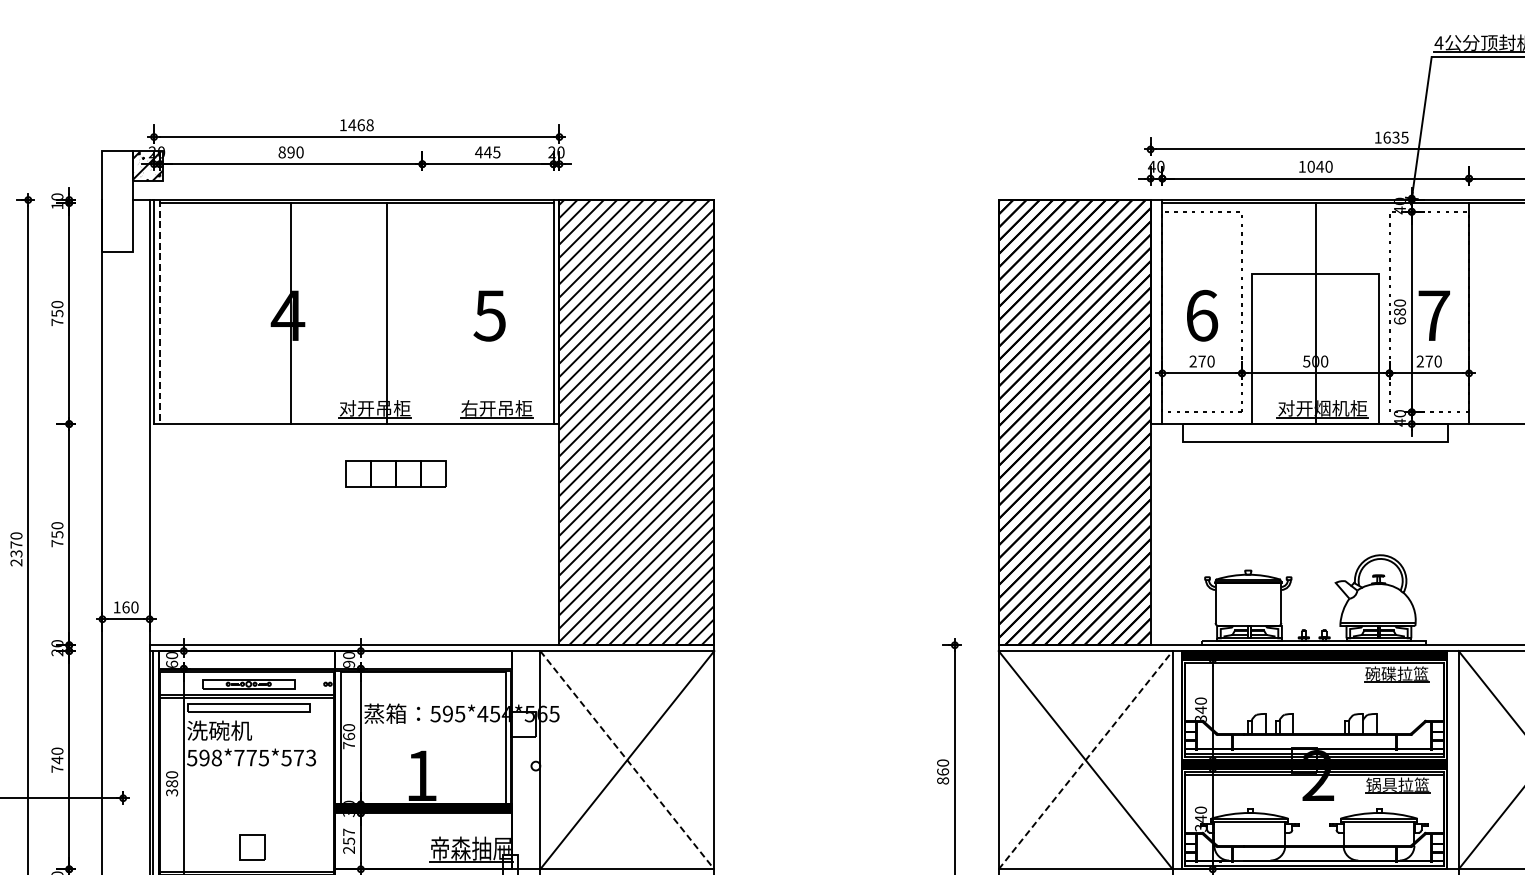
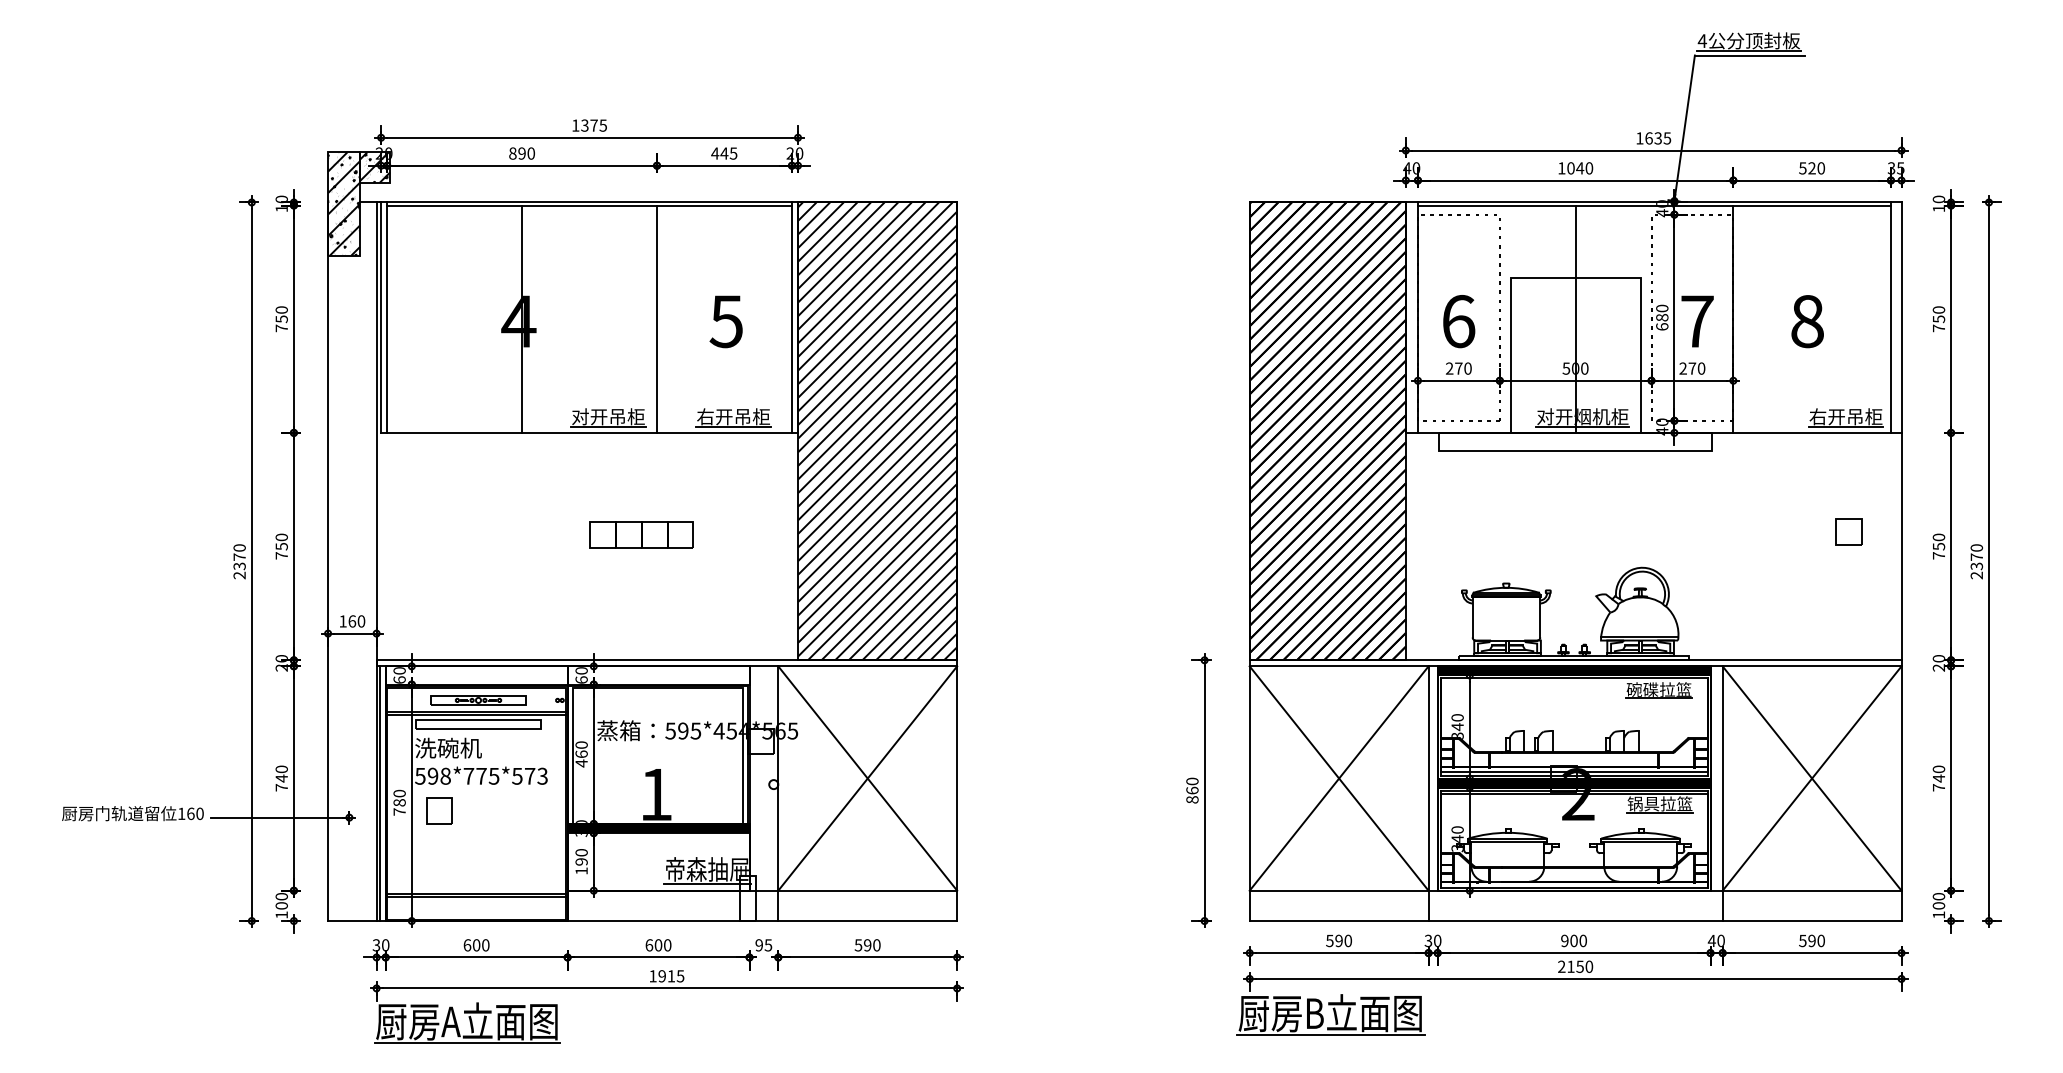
text: (360, 125) -> (593, 125), 1468 -> 1375
hatch: (117, 200) -> (343, 203), added
line: (160, 312) -> (387, 318), dashed -> solid
line: (387, 312) -> (657, 318), moved
part: (395, 473) -> (641, 534), moved
text: (348, 663) -> (581, 679), 90 -> 60
text: (348, 745) -> (581, 763), 760 -> 460
line: (628, 760) -> (868, 778), dashed -> solid
line: (1086, 760) -> (1339, 778), dashed -> solid
text: (171, 792) -> (399, 811), 380 -> 780
text: (348, 840) -> (581, 861), 257 -> 190
part: (252, 846) -> (439, 810), moved

